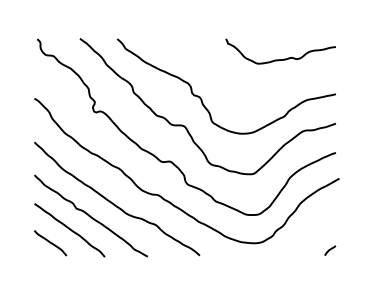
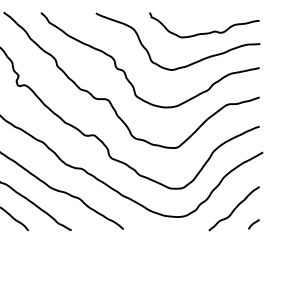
curve: (258, 92) -> (182, 66), added
curve: (310, 234) -> (234, 208), added

